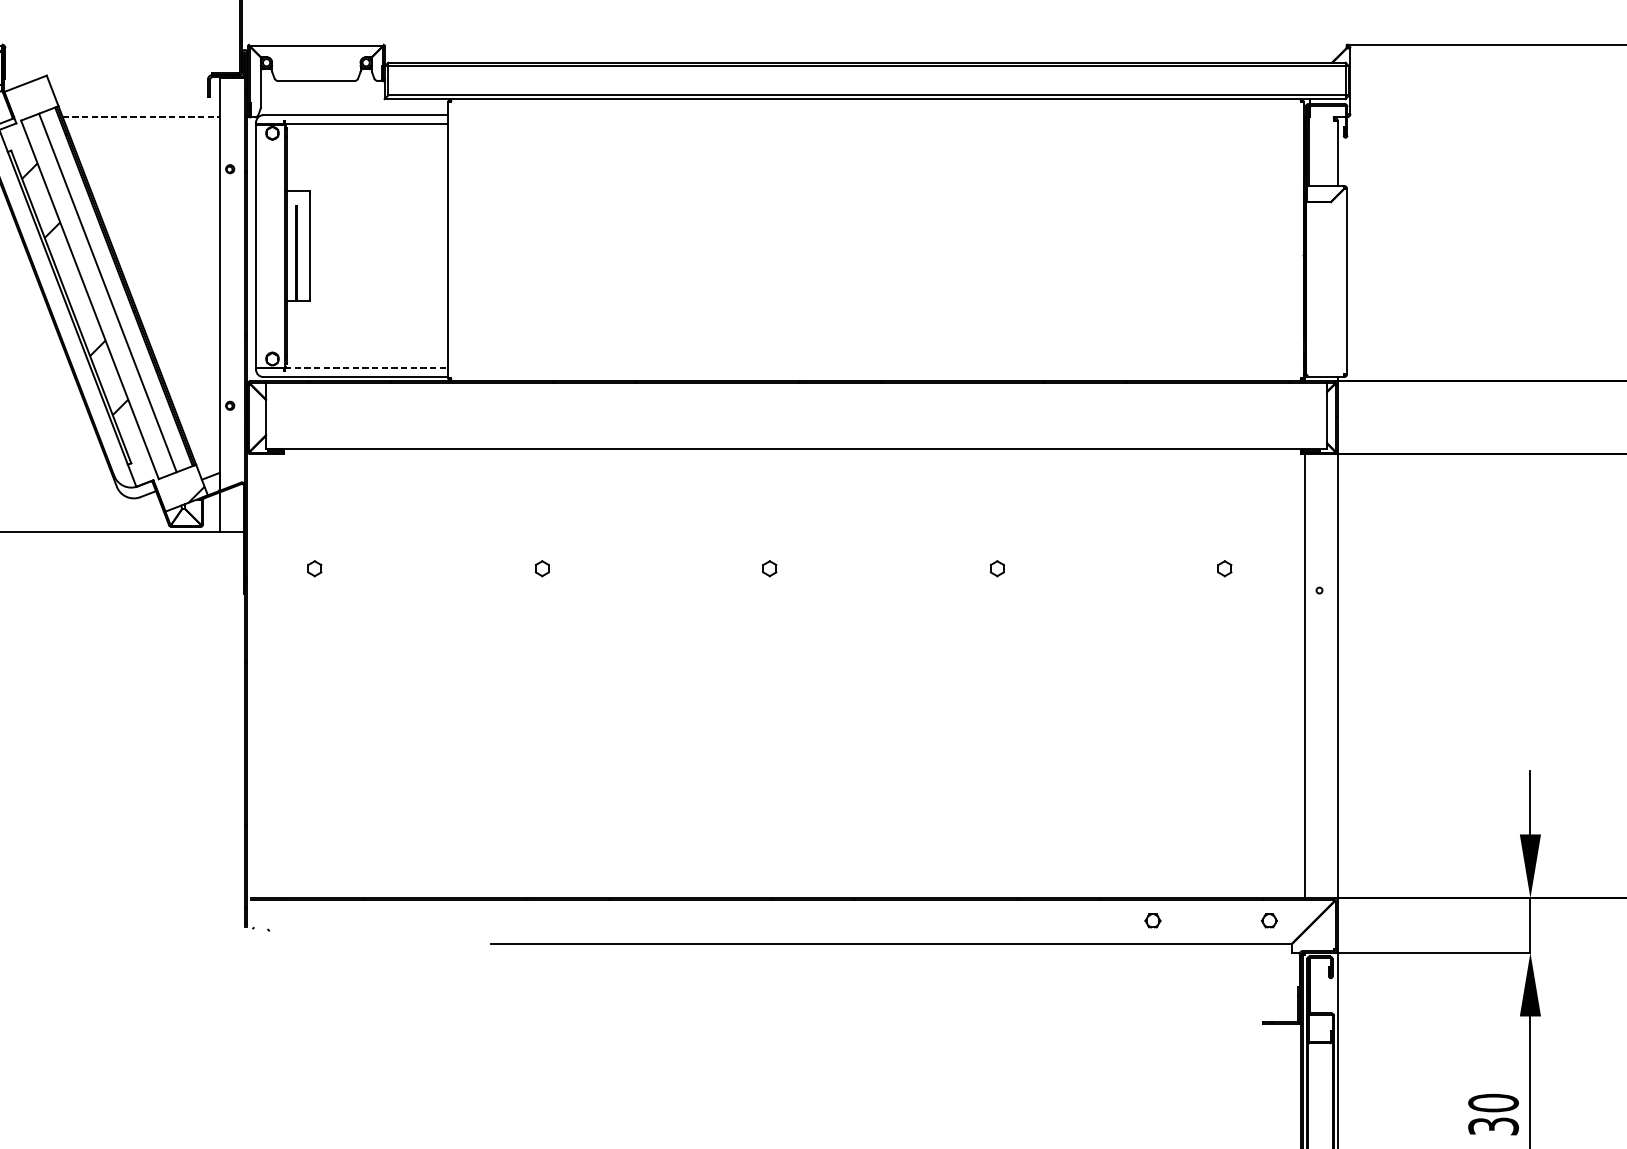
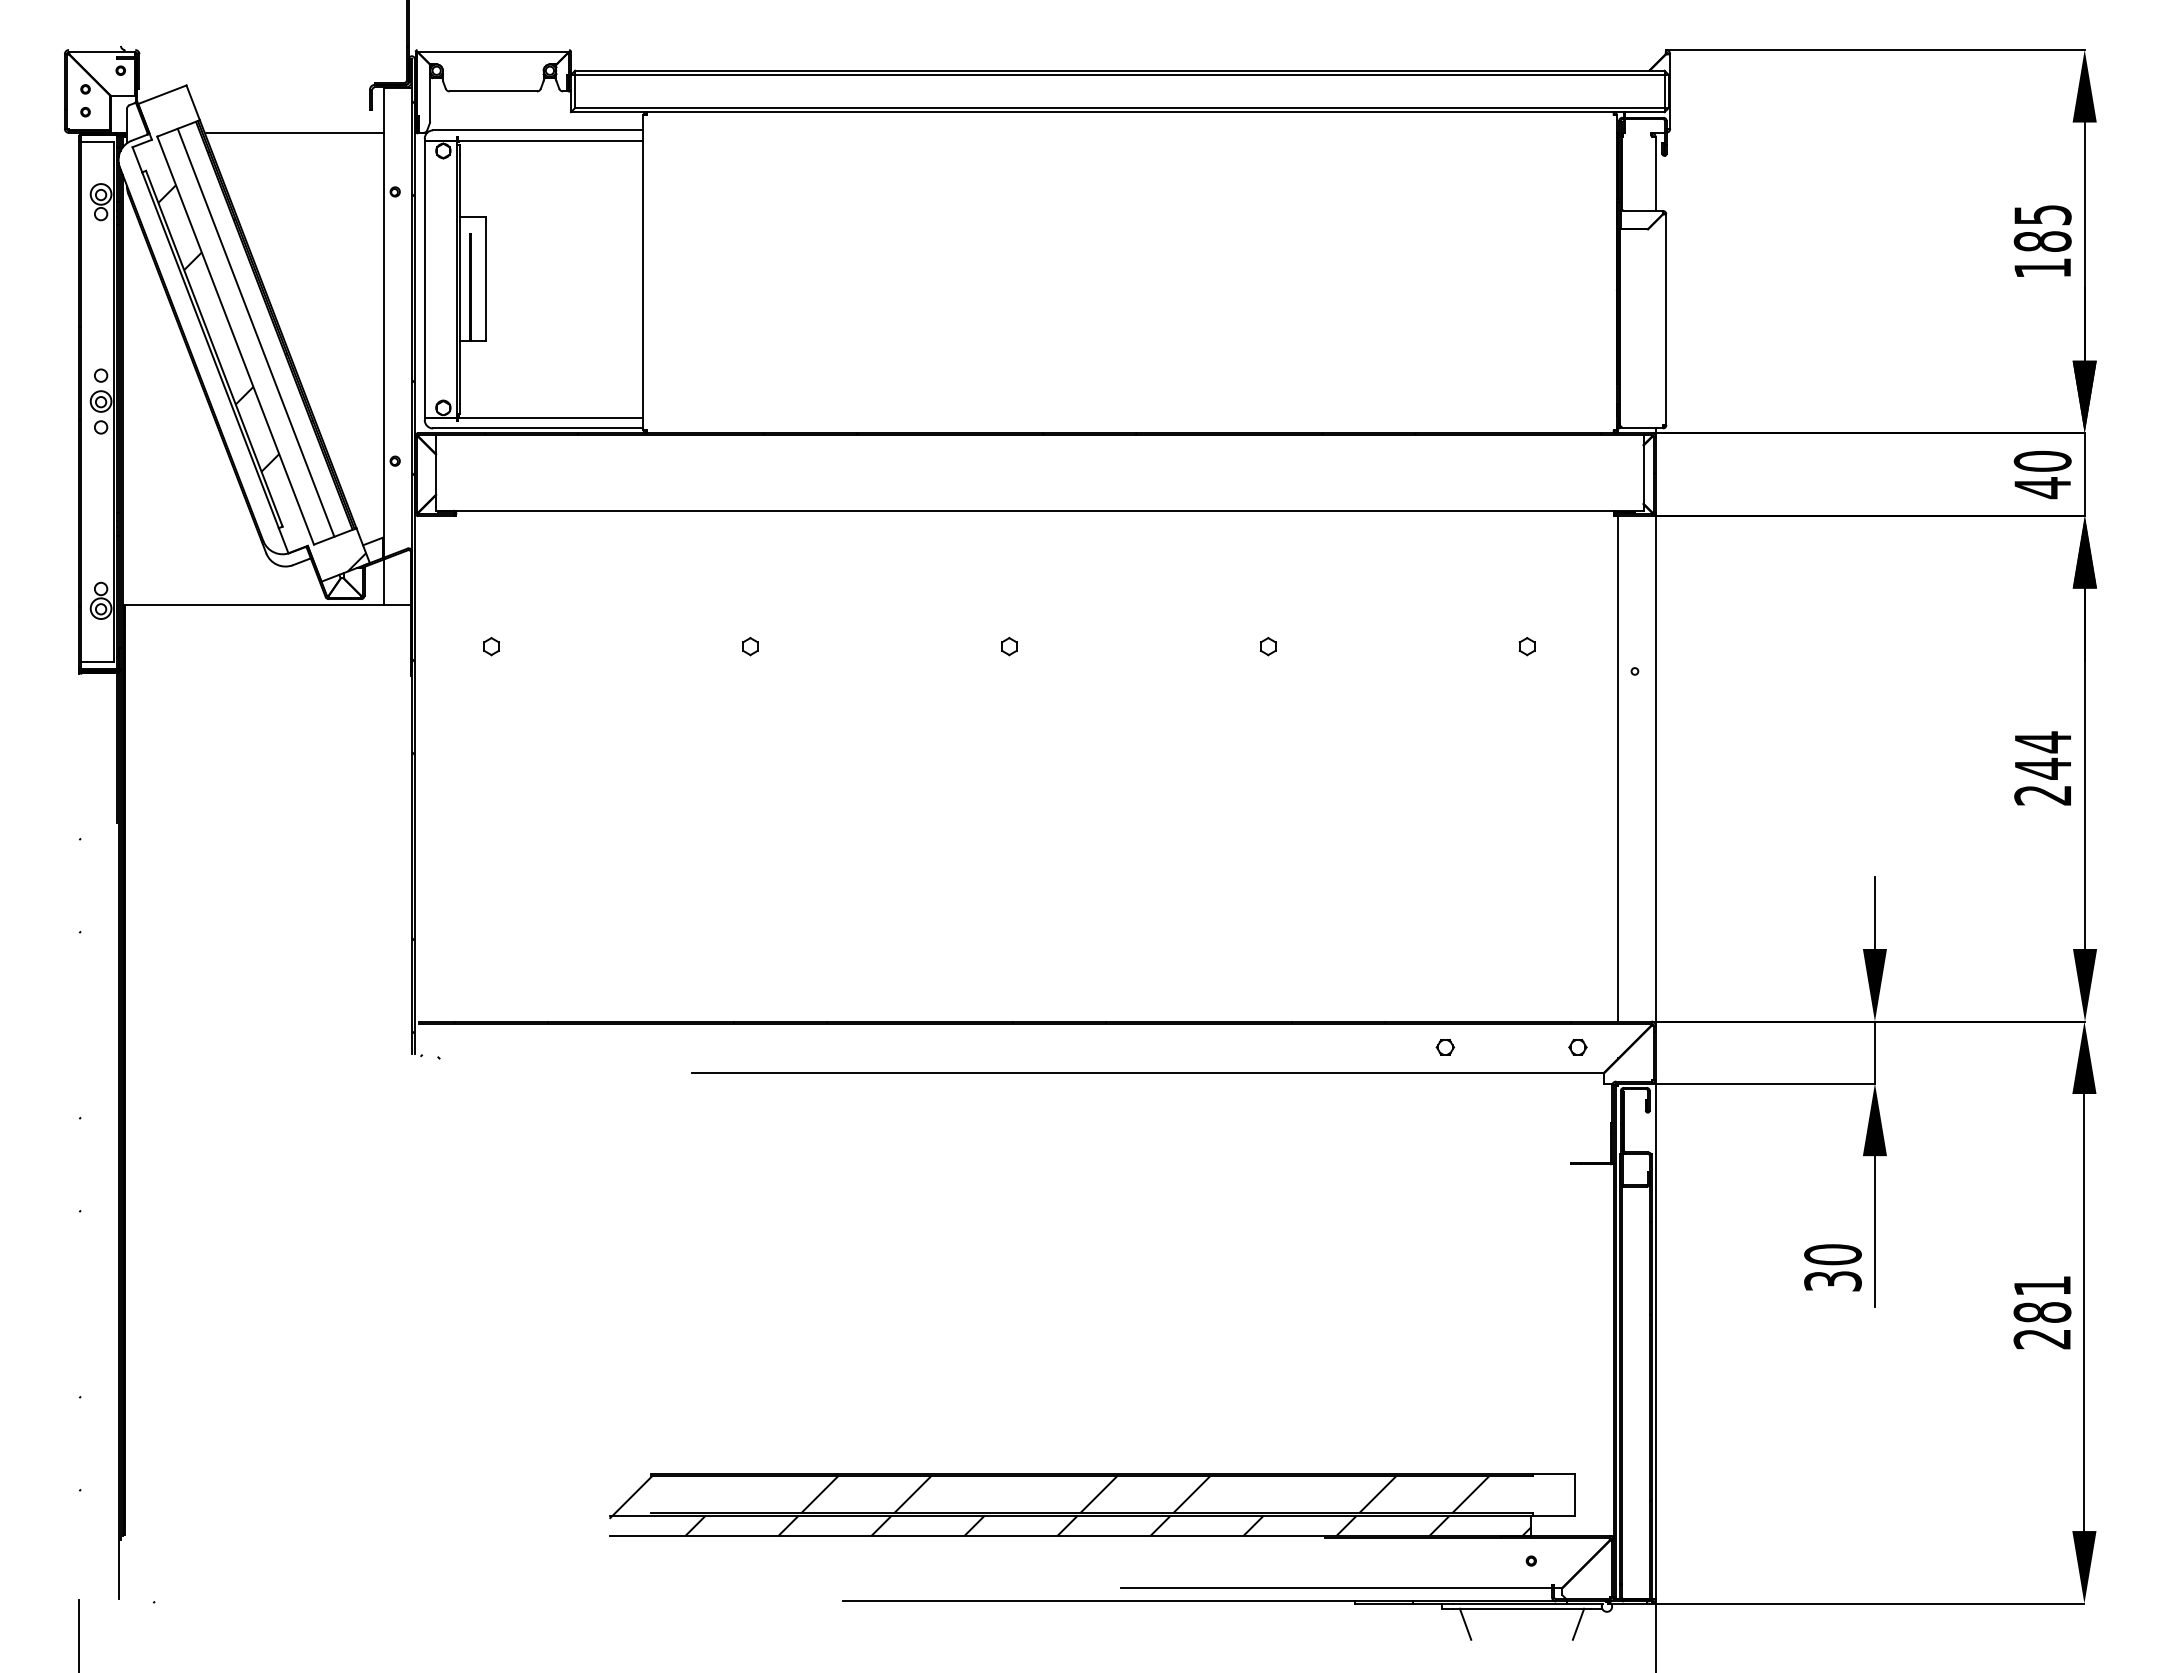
line: (141, 116) -> (294, 132), dashed -> solid
line: (366, 368) -> (550, 418), dashed -> solid

